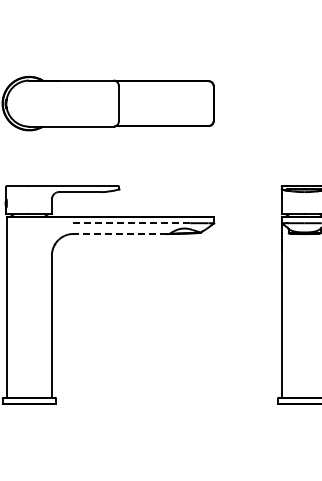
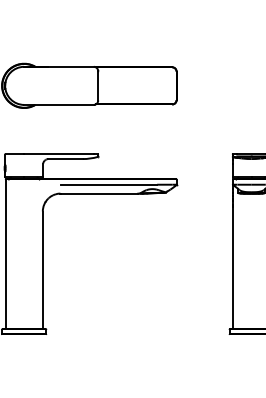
line: (132, 223) -> (109, 184), dashed -> solid
line: (119, 233) -> (98, 193), dashed -> solid

